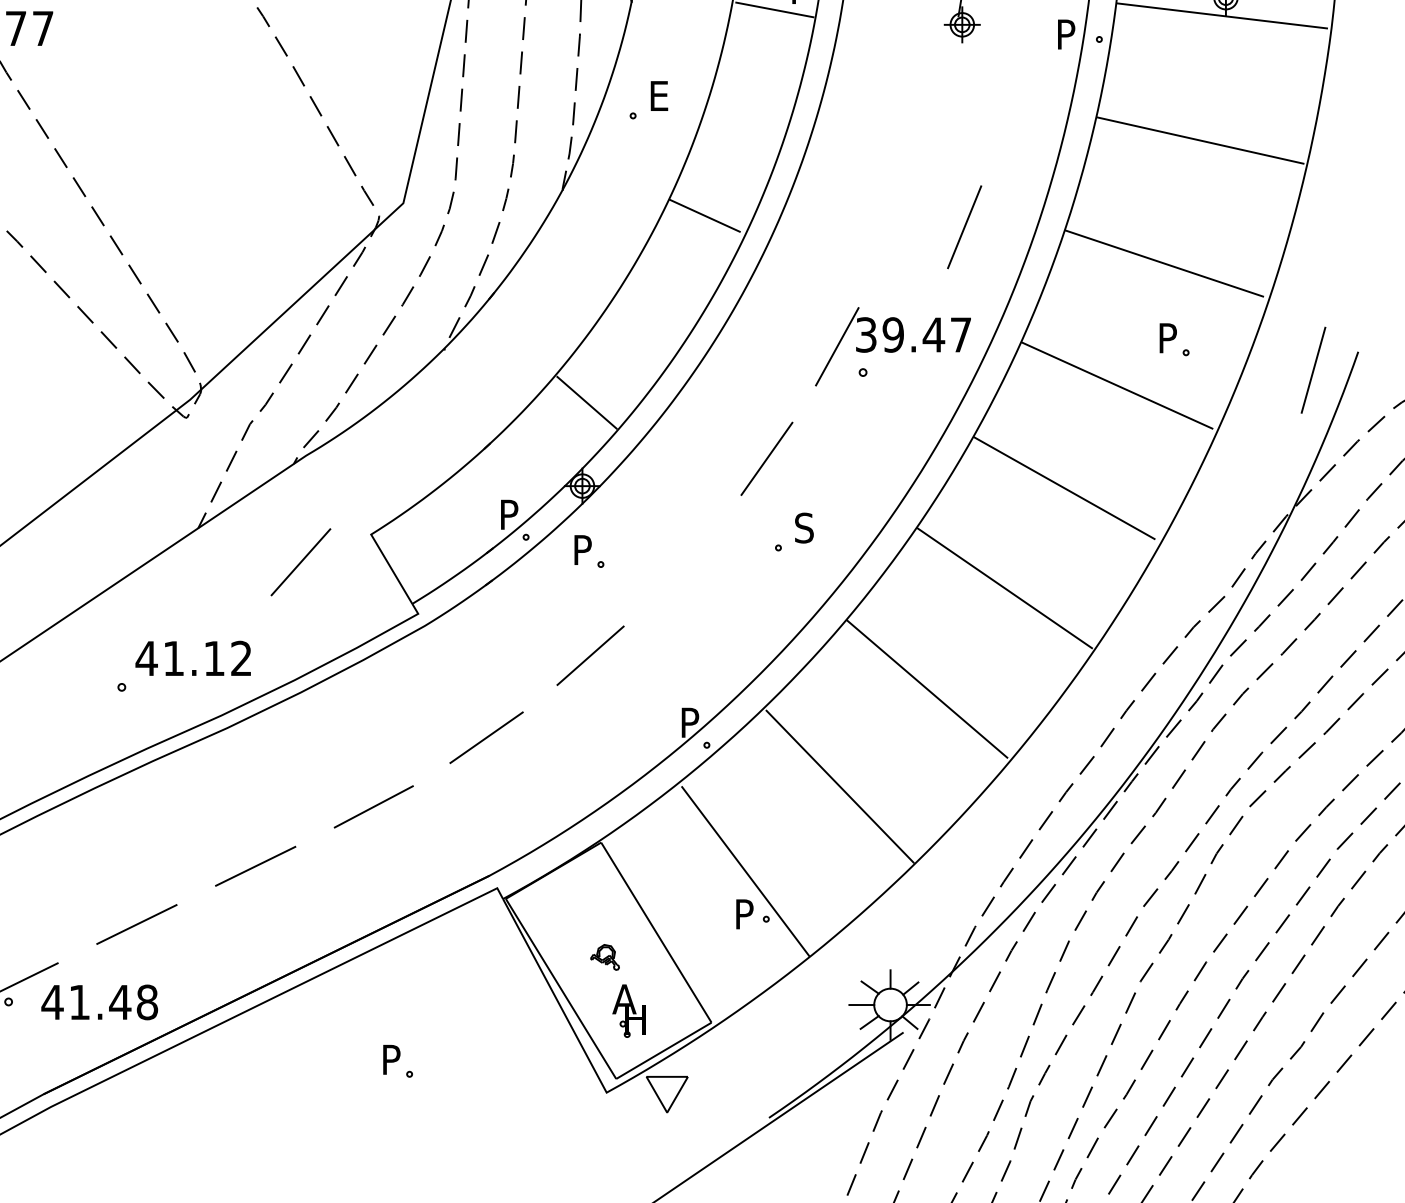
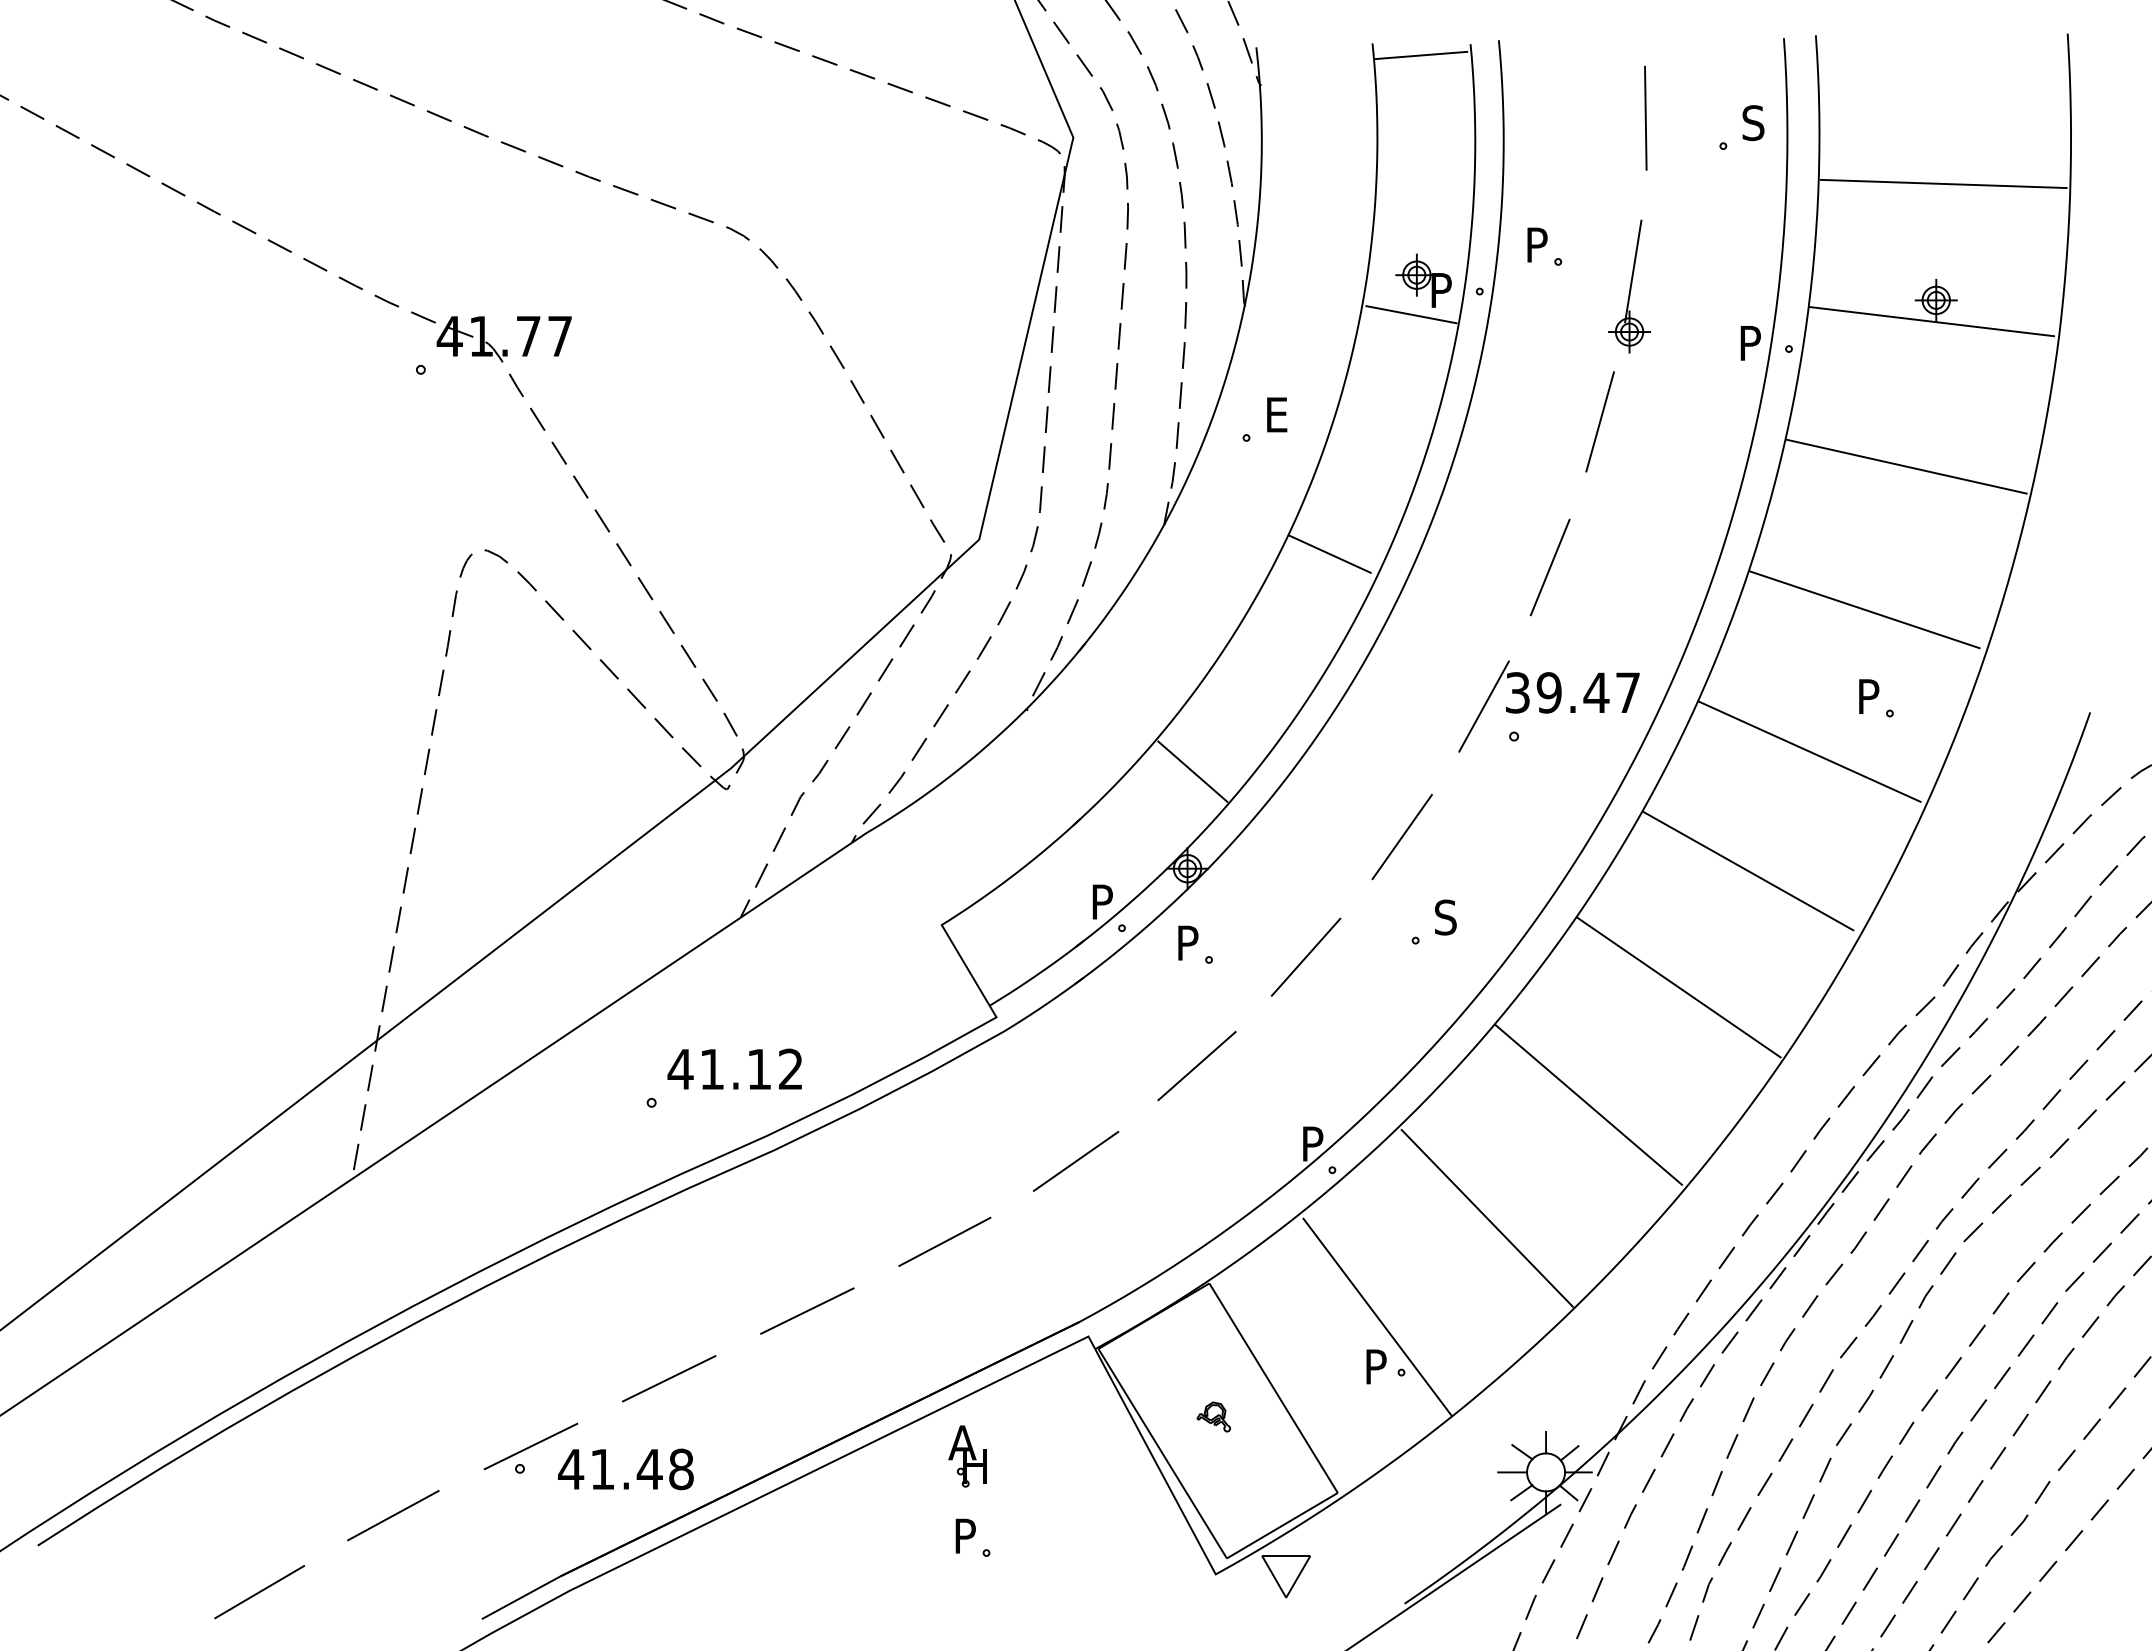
line: (964, 227) -> (1549, 567), moved
line: (1312, 369) -> (1599, 421), moved
line: (300, 561) -> (1305, 956), moved
part: (628, 1011) -> (967, 1456), moved

